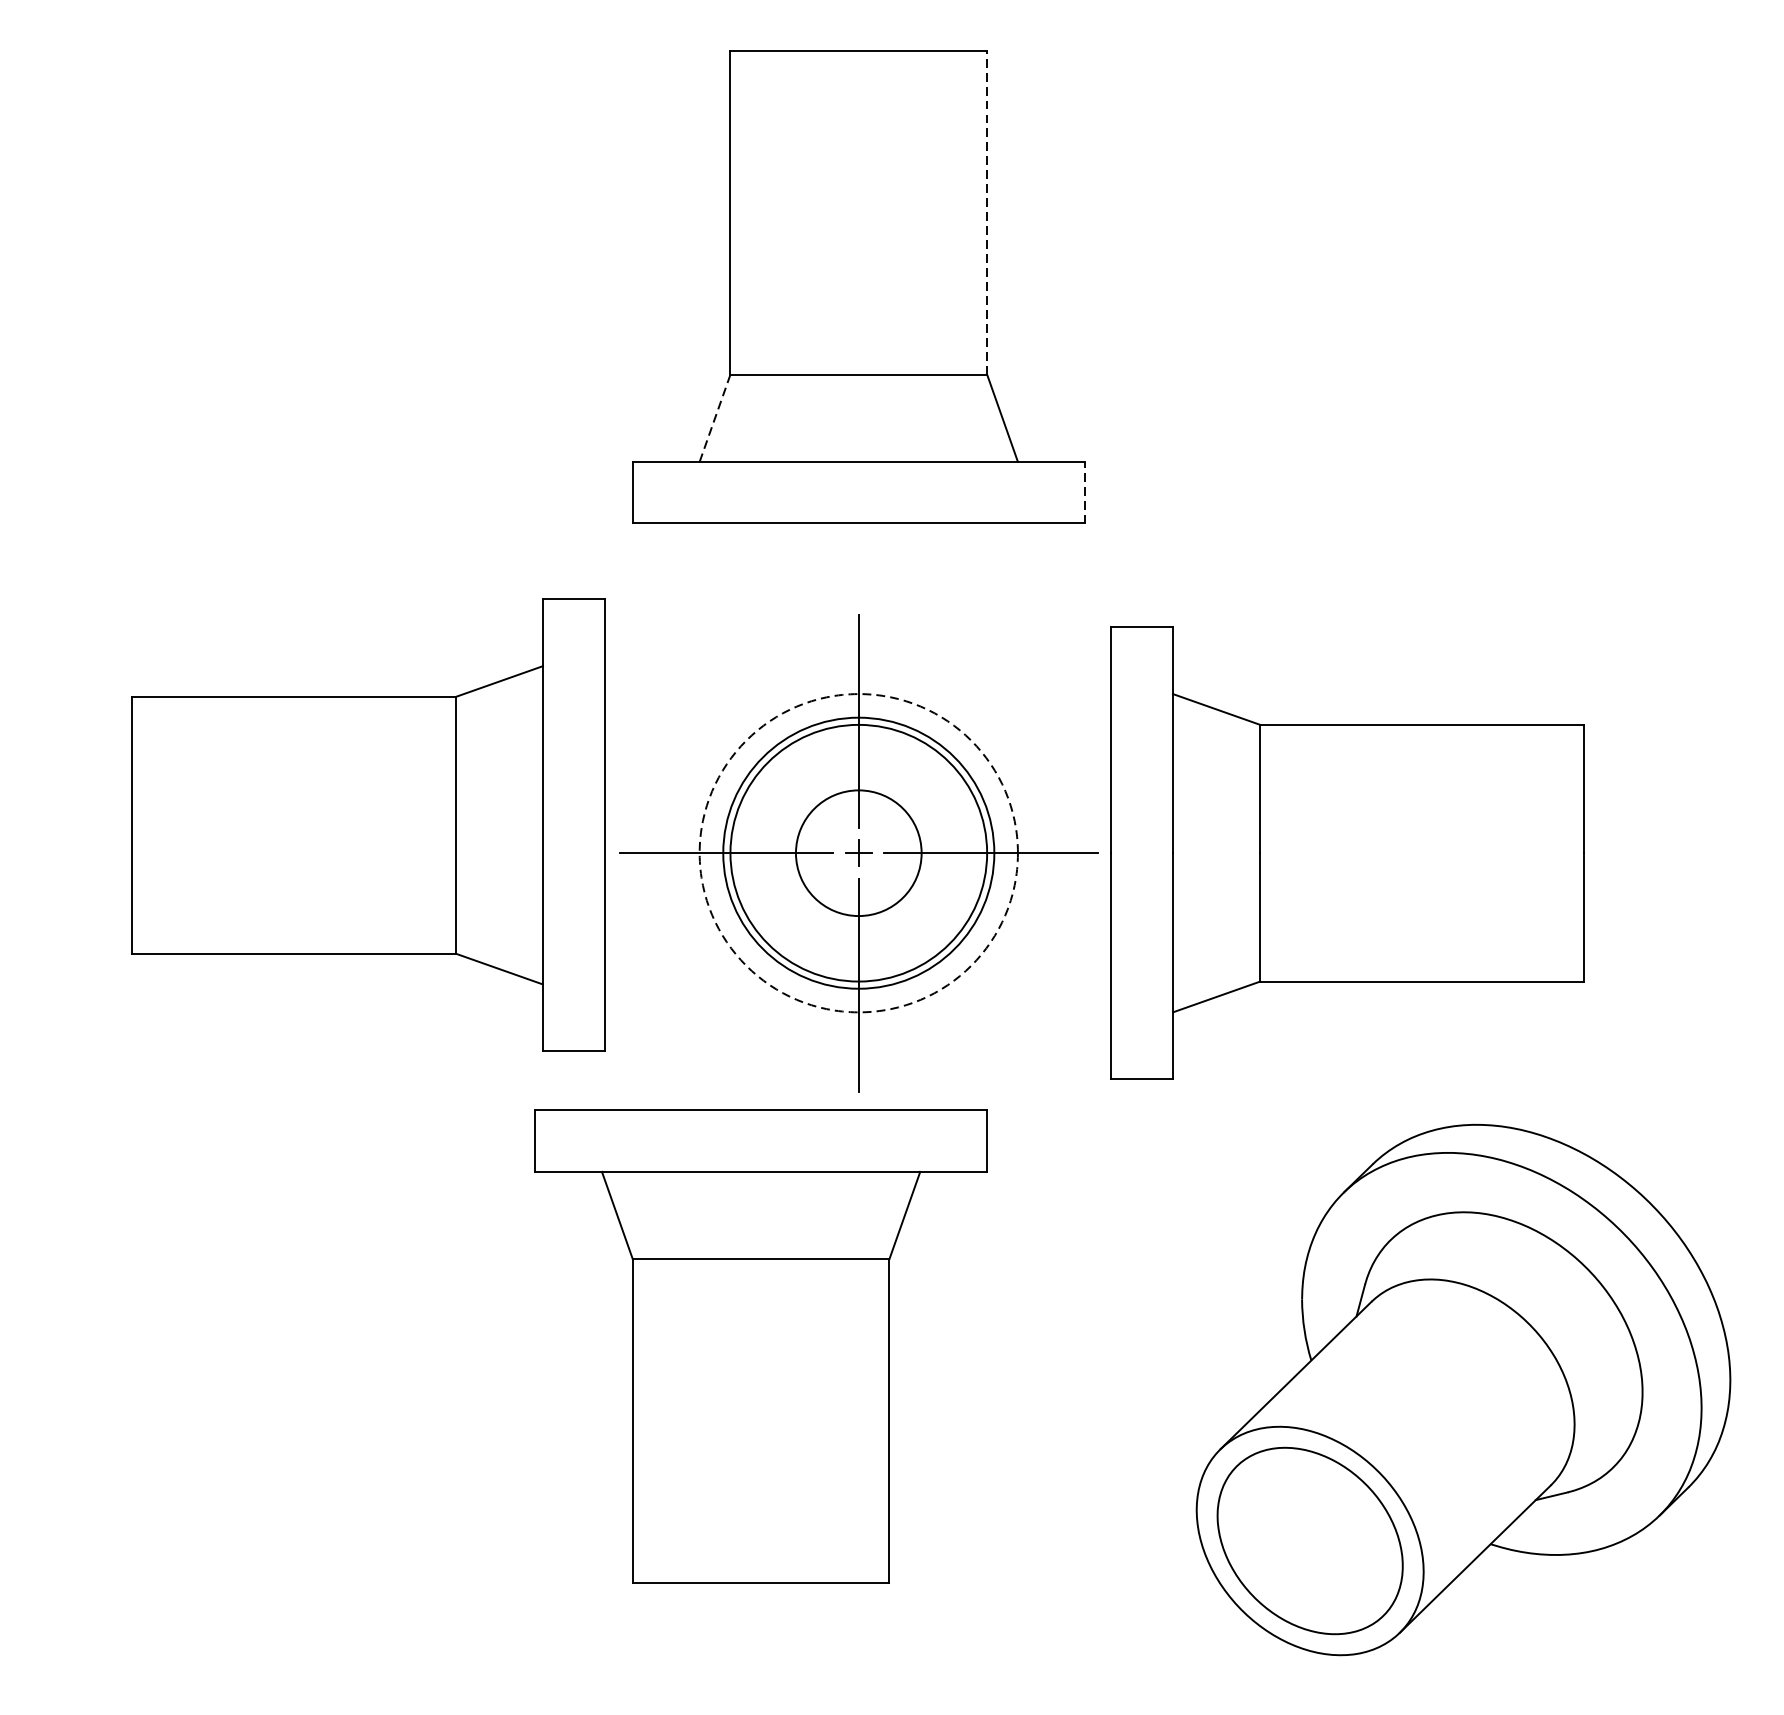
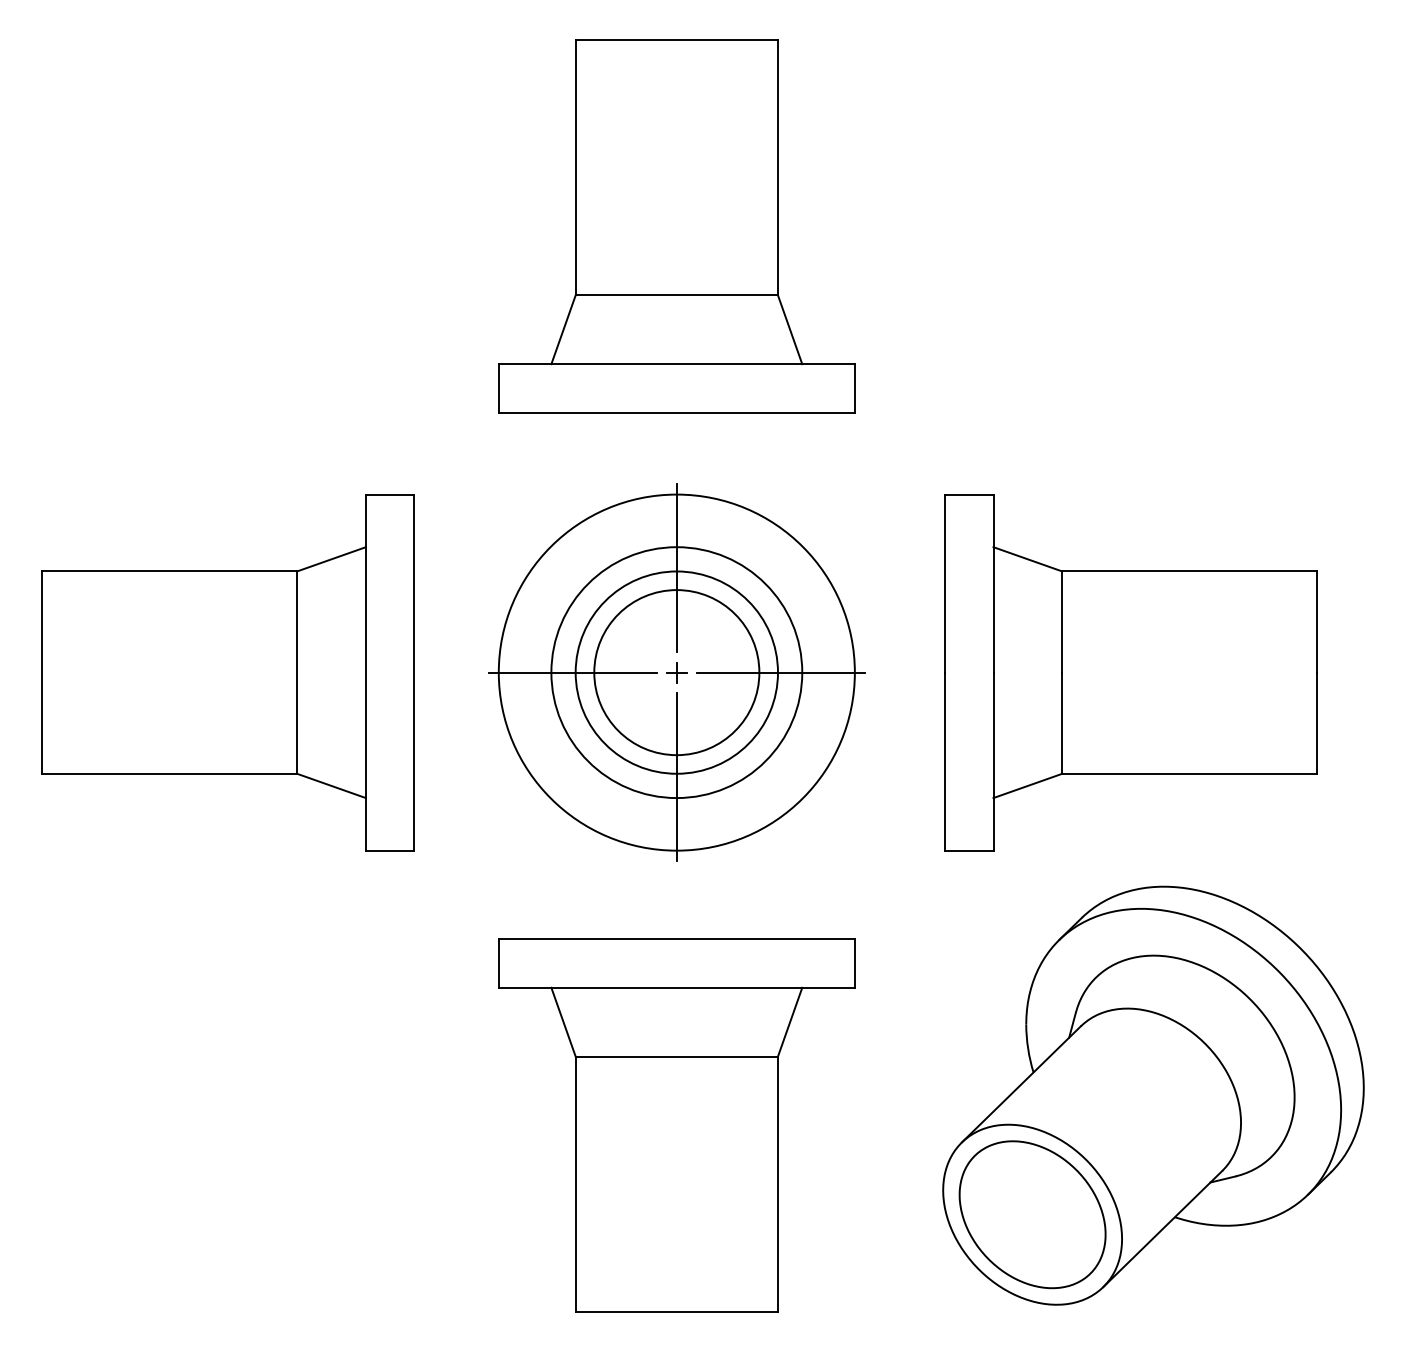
line: (986, 212) -> (777, 167), dashed -> solid
line: (715, 419) -> (563, 330), dashed -> solid
line: (1084, 491) -> (854, 387), dashed -> solid
part: (367, 825) -> (227, 672), moved
circle: (858, 853) -> (676, 672), dashed -> solid
circle: (858, 853) -> (676, 672), size x1.67
circle: (858, 853) -> (676, 672), size x1.67
part: (1346, 853) -> (1130, 672), moved
part: (760, 1346) -> (676, 1125), moved

